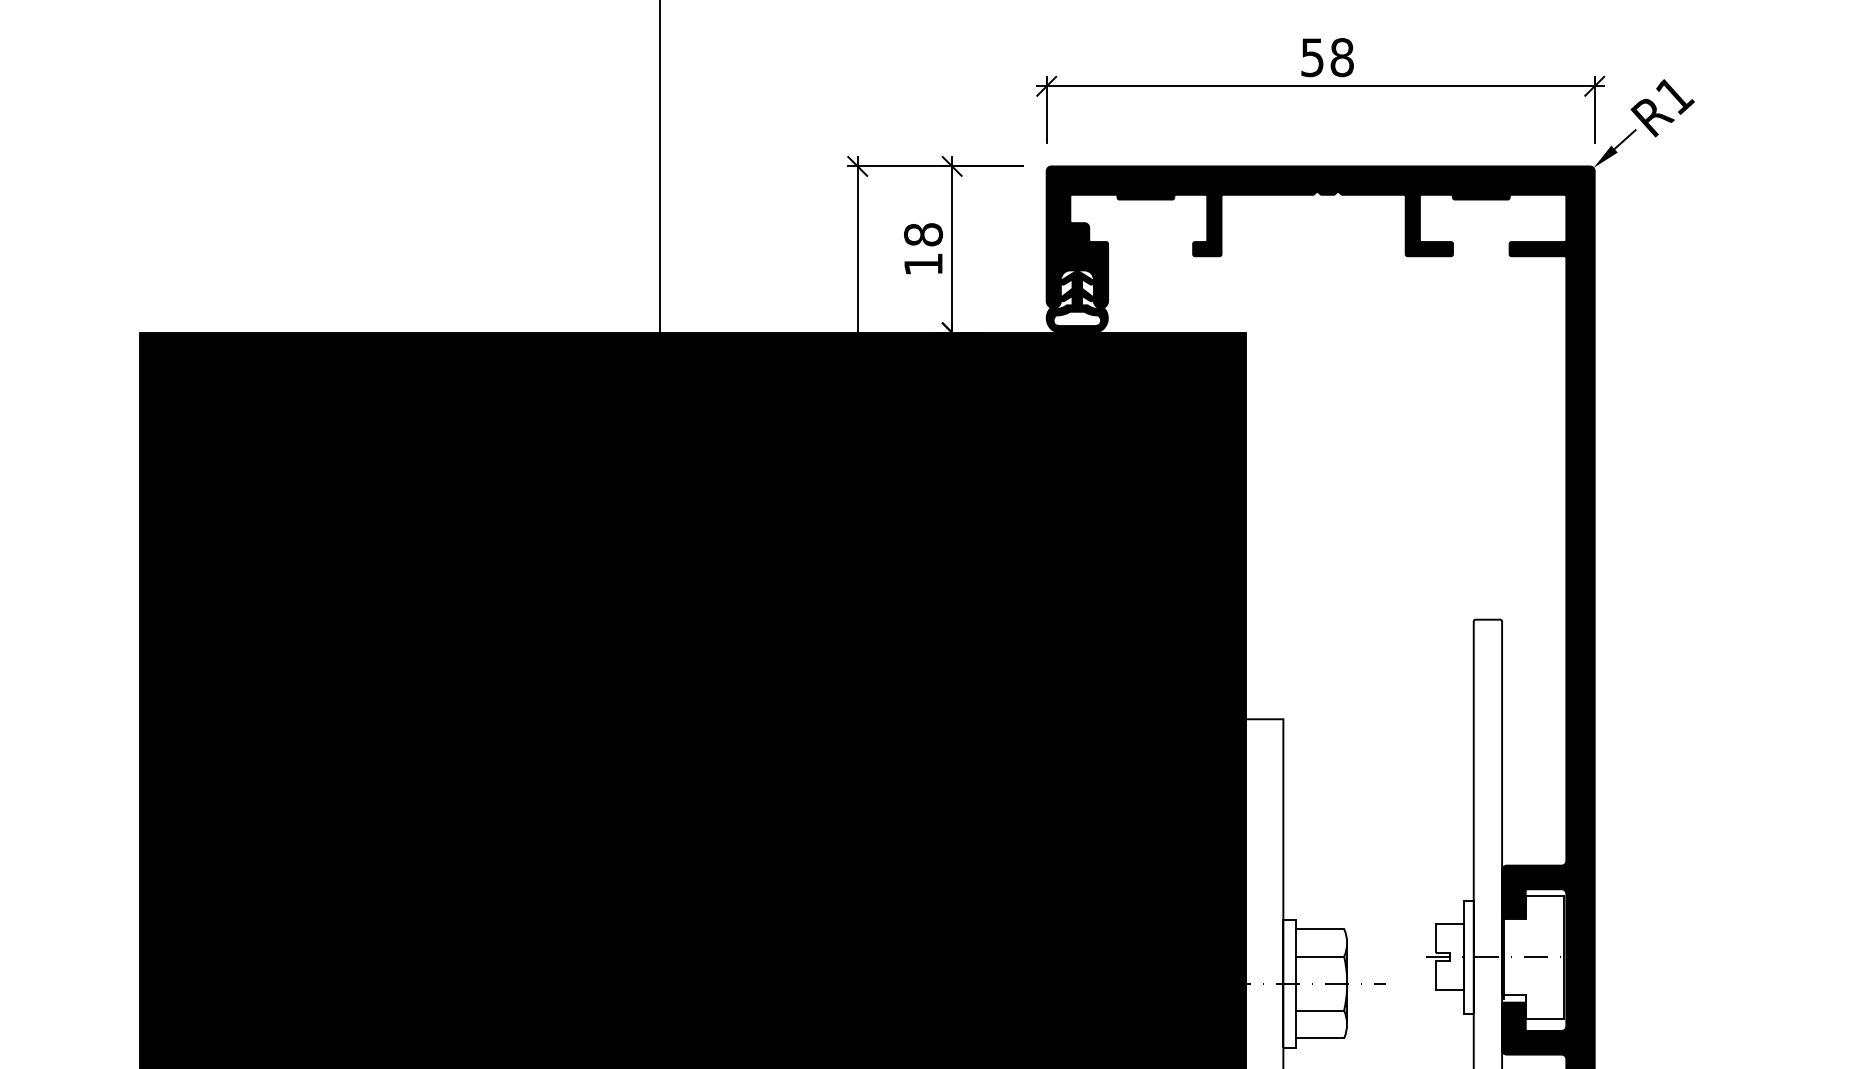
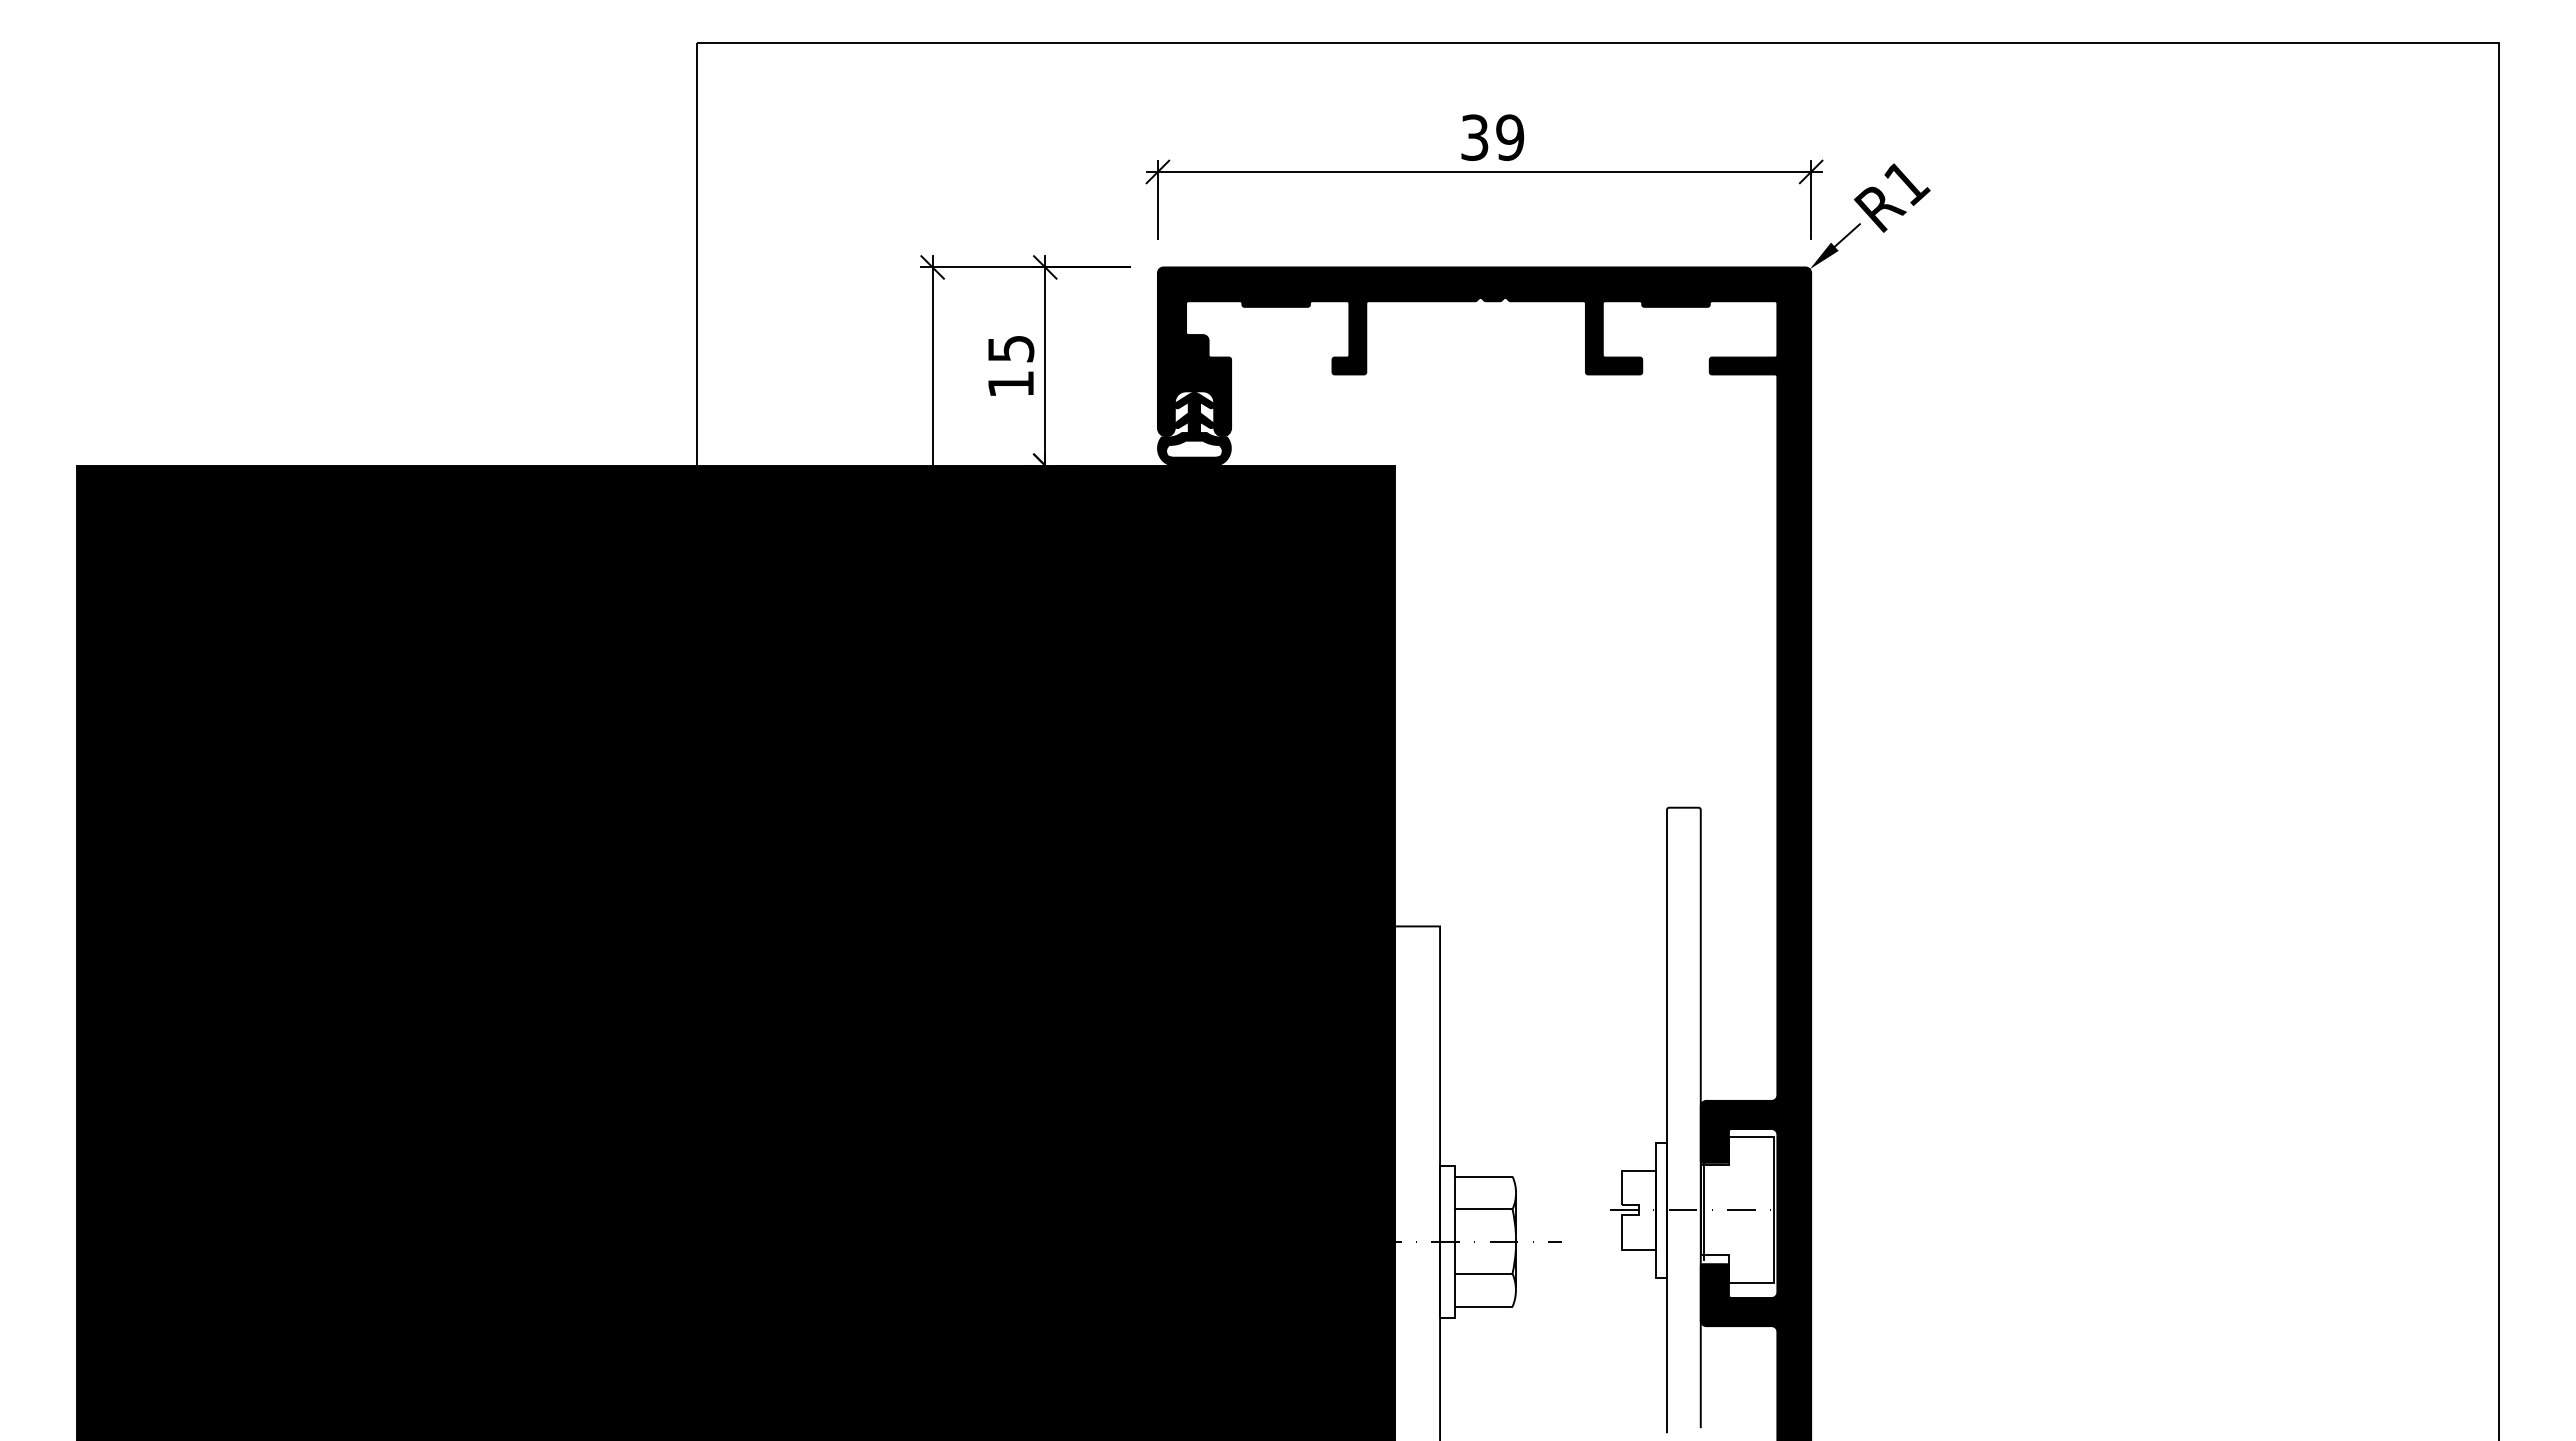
text: (1327, 57) -> (1492, 137), 58 -> 39
text: (923, 234) -> (1010, 348), 18 -> 15

